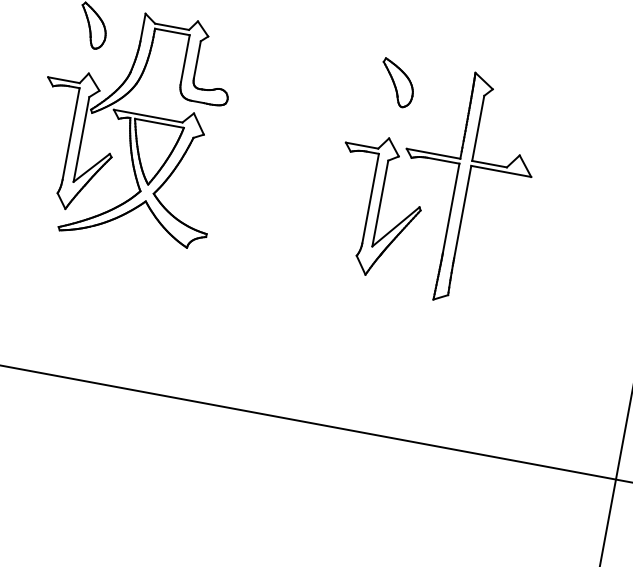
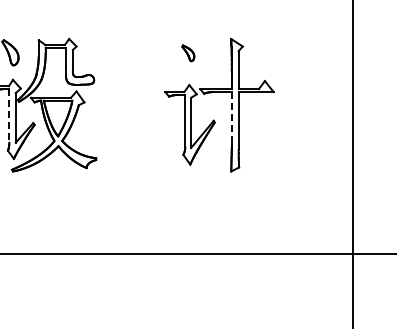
part: (397, 83) -> (188, 53), size x0.6
line: (71, 133) -> (9, 115), solid -> dashed
line: (450, 208) -> (231, 118), solid -> dashed

